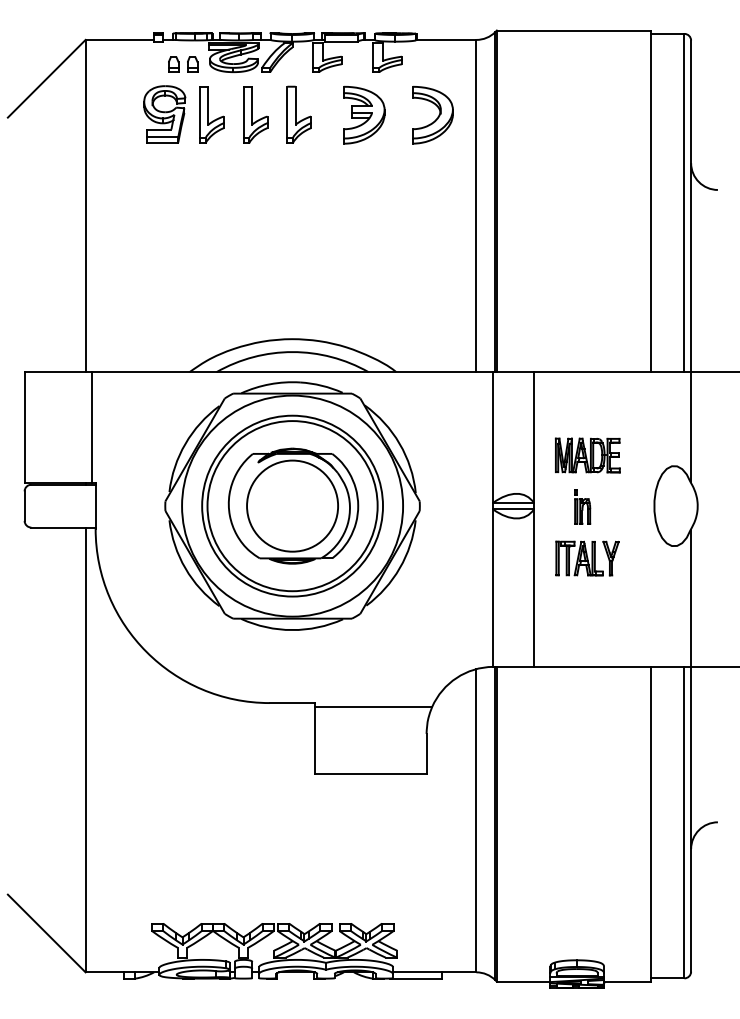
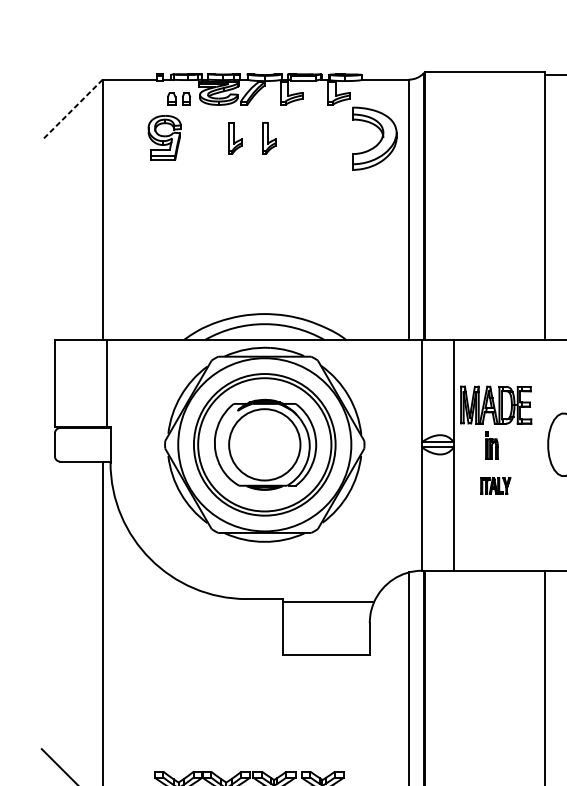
line: (46, 78) -> (72, 109), solid -> dashed
part: (211, 114) -> (201, 138), removed
part: (255, 114) -> (235, 138), size x0.7
part: (298, 114) -> (269, 138), size x0.7
part: (364, 114) -> (321, 138), removed
part: (432, 114) -> (374, 138), size x1.4
part: (587, 455) -> (495, 405), size x1.4
part: (587, 558) -> (495, 485), size x0.6

